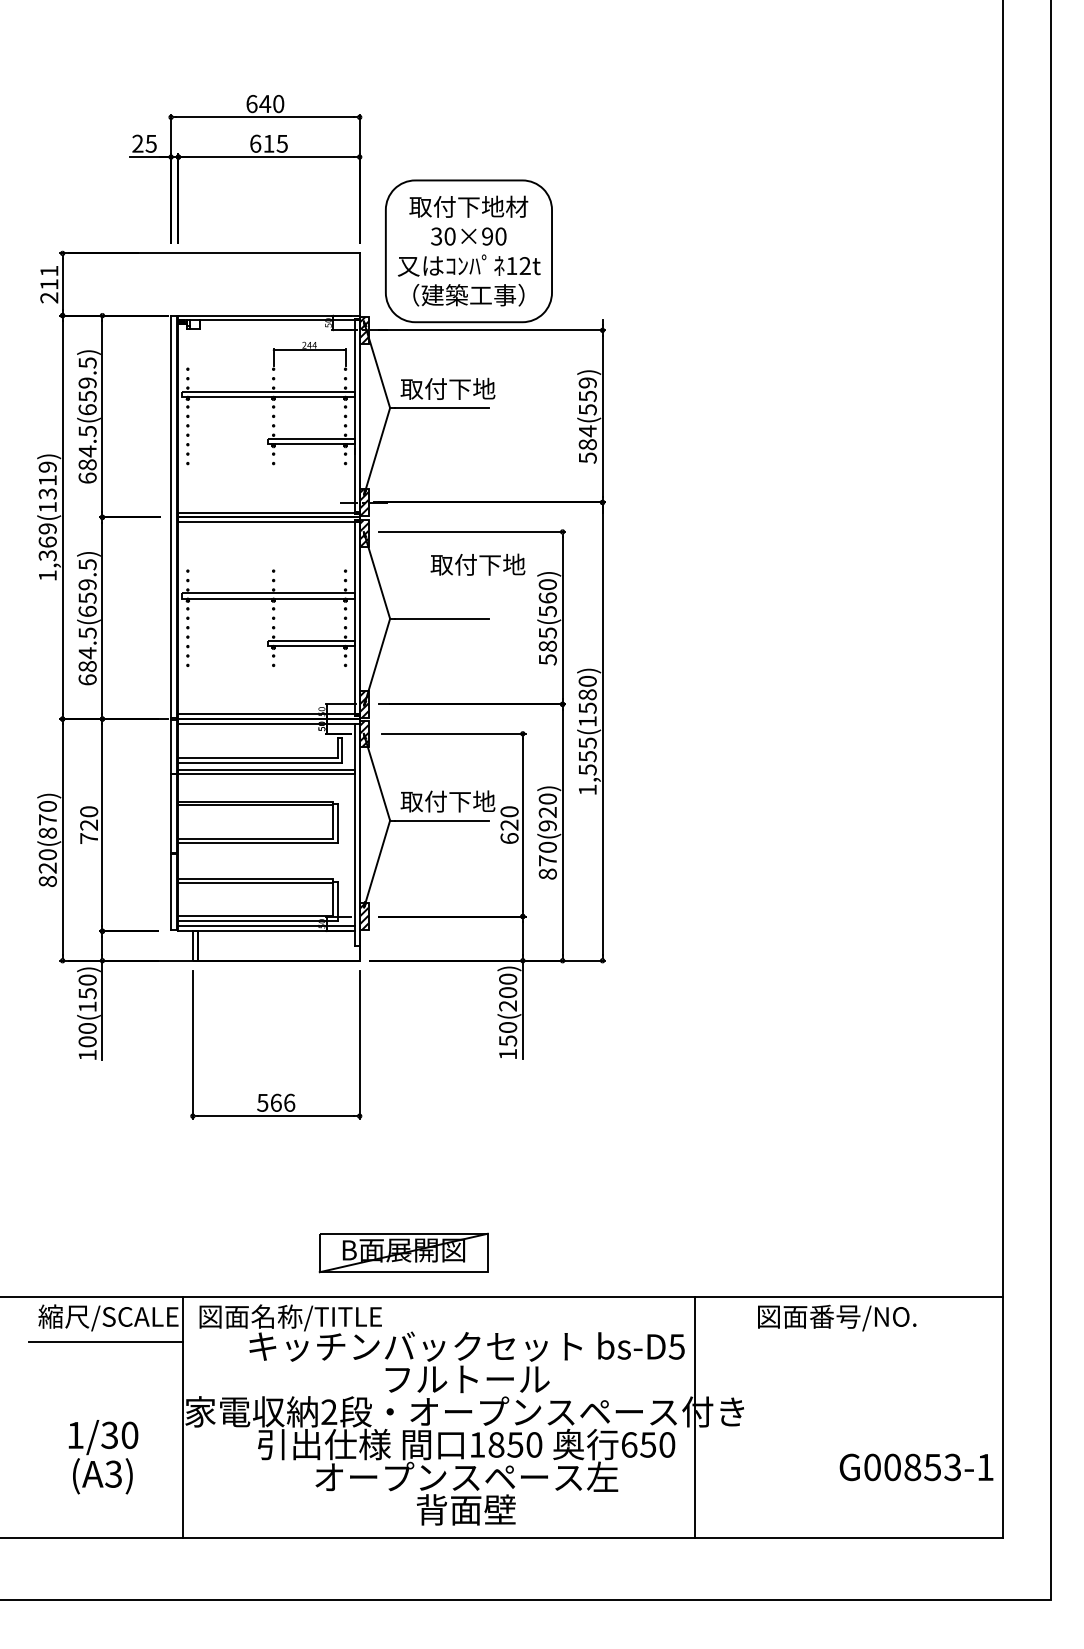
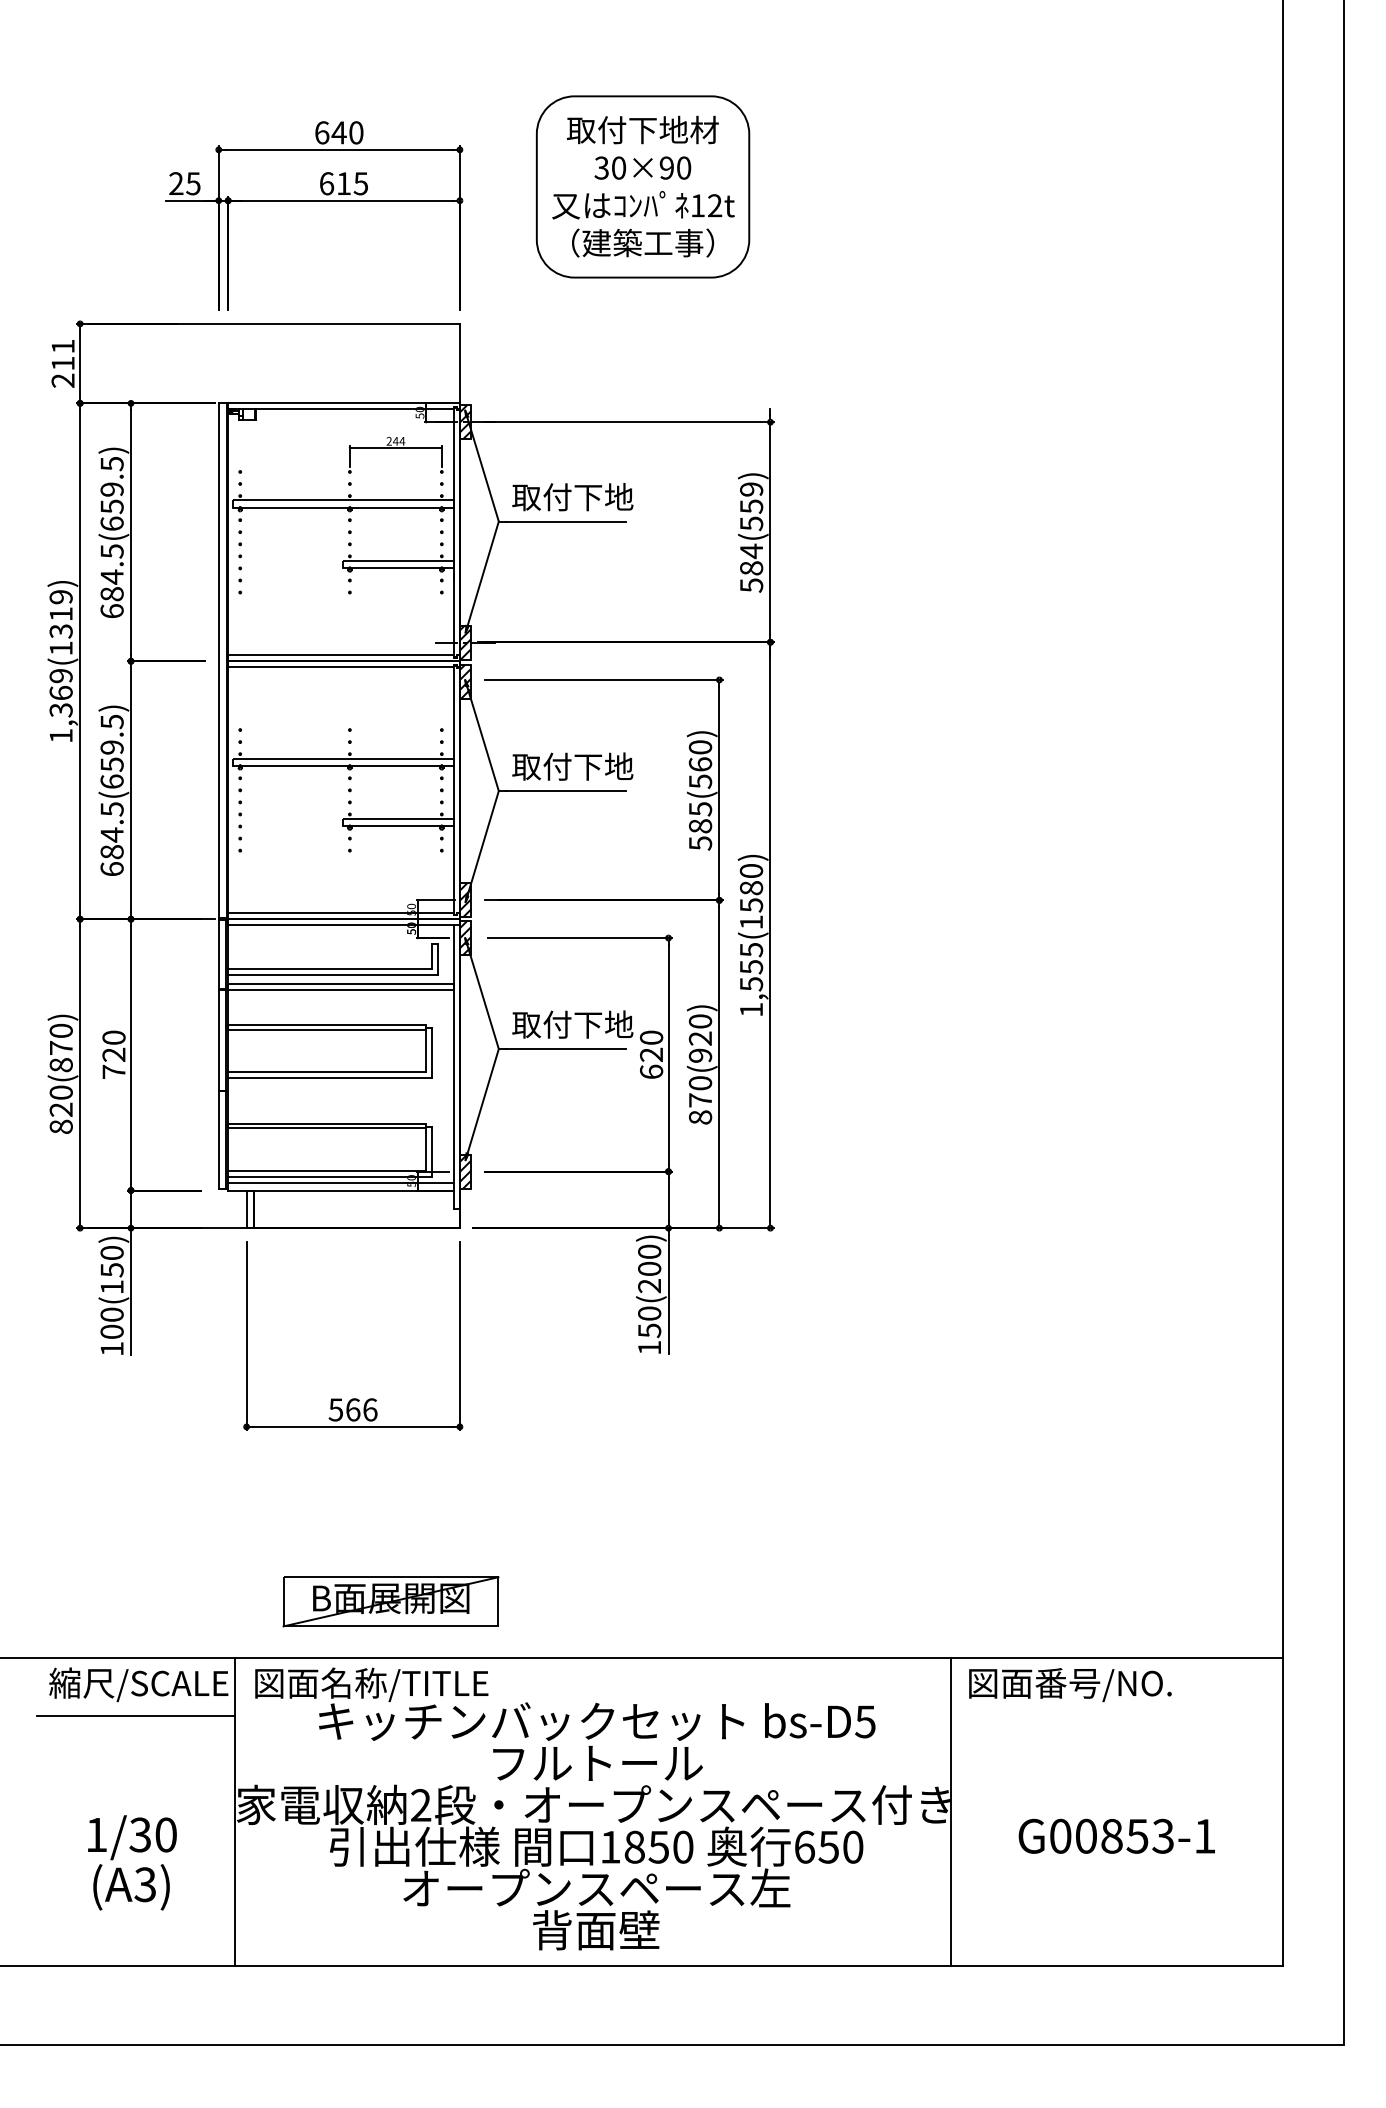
part: (468, 251) -> (642, 187), moved
text: (477, 564) -> (572, 766), moved
part: (403, 1252) -> (390, 1601), moved
line: (694, 1416) -> (950, 1810), moved
text: (916, 1467) -> (1116, 1836), moved

